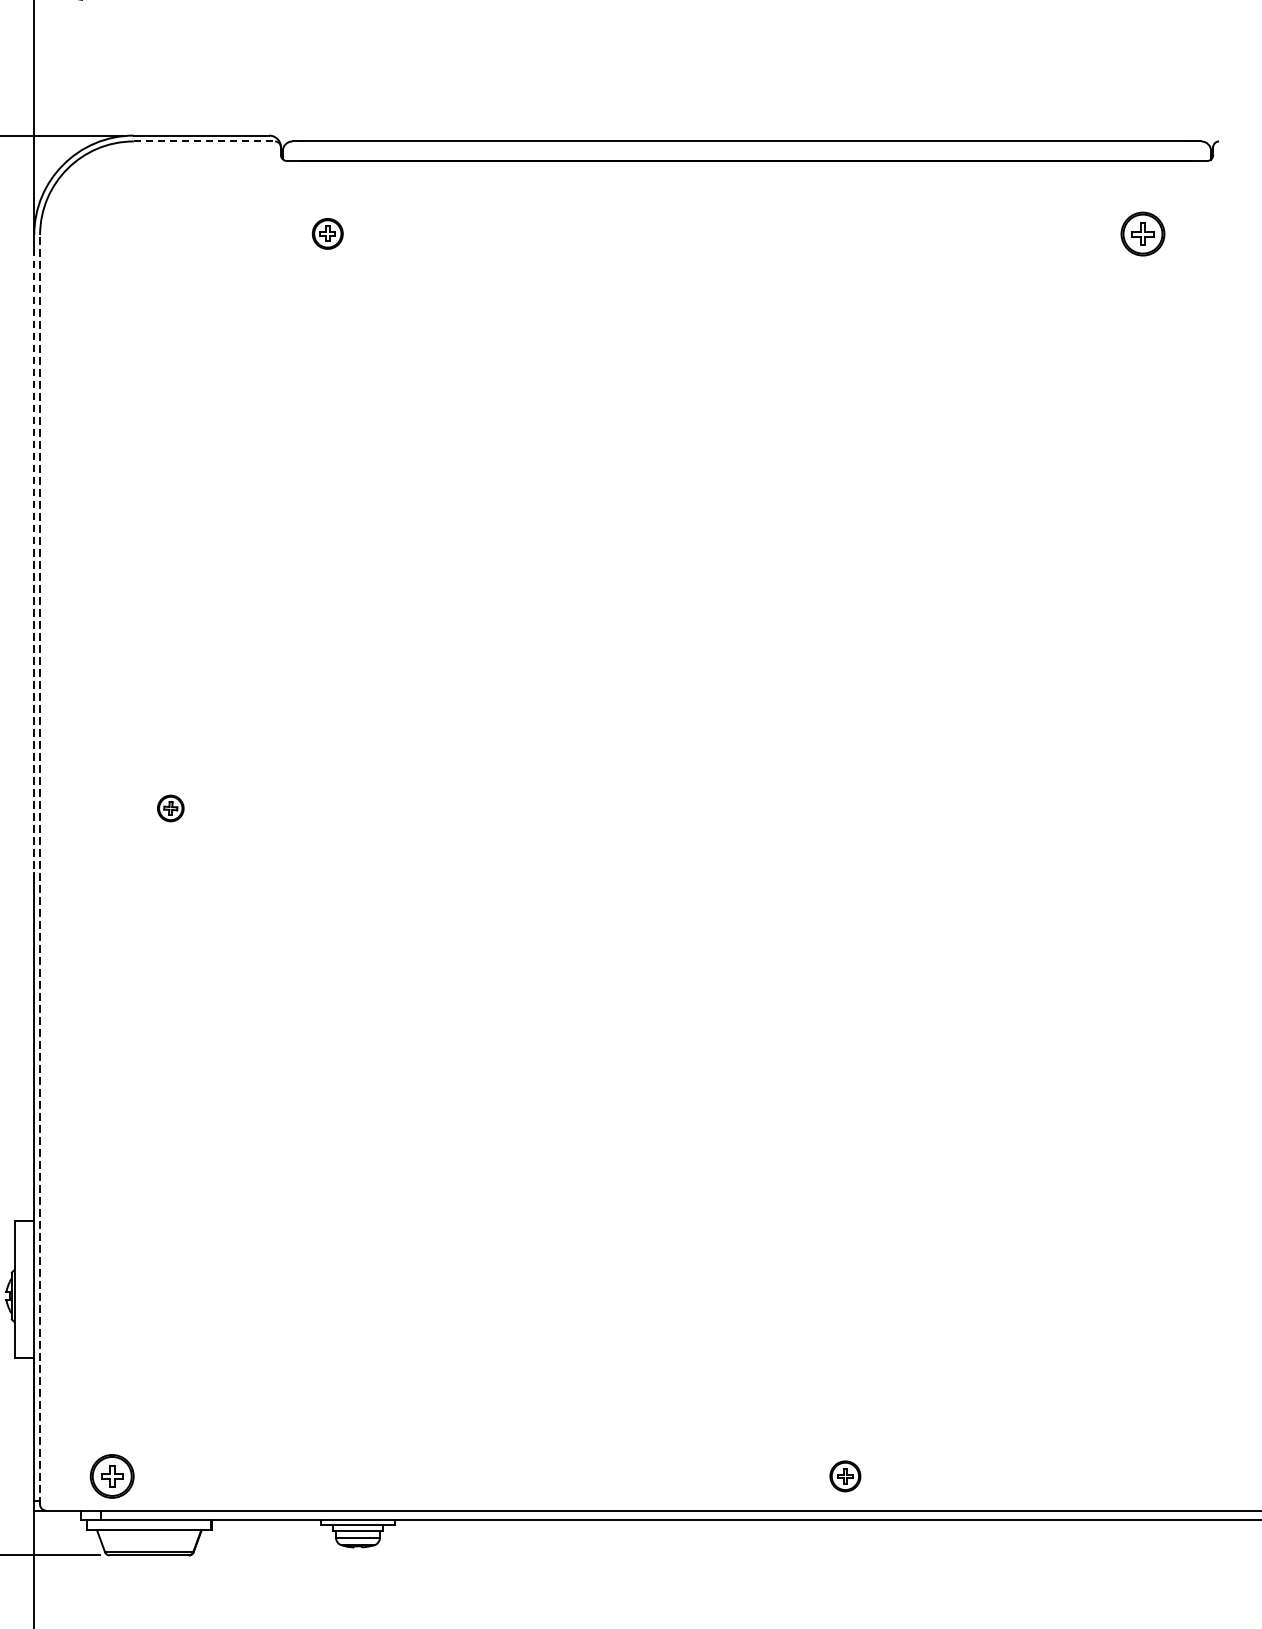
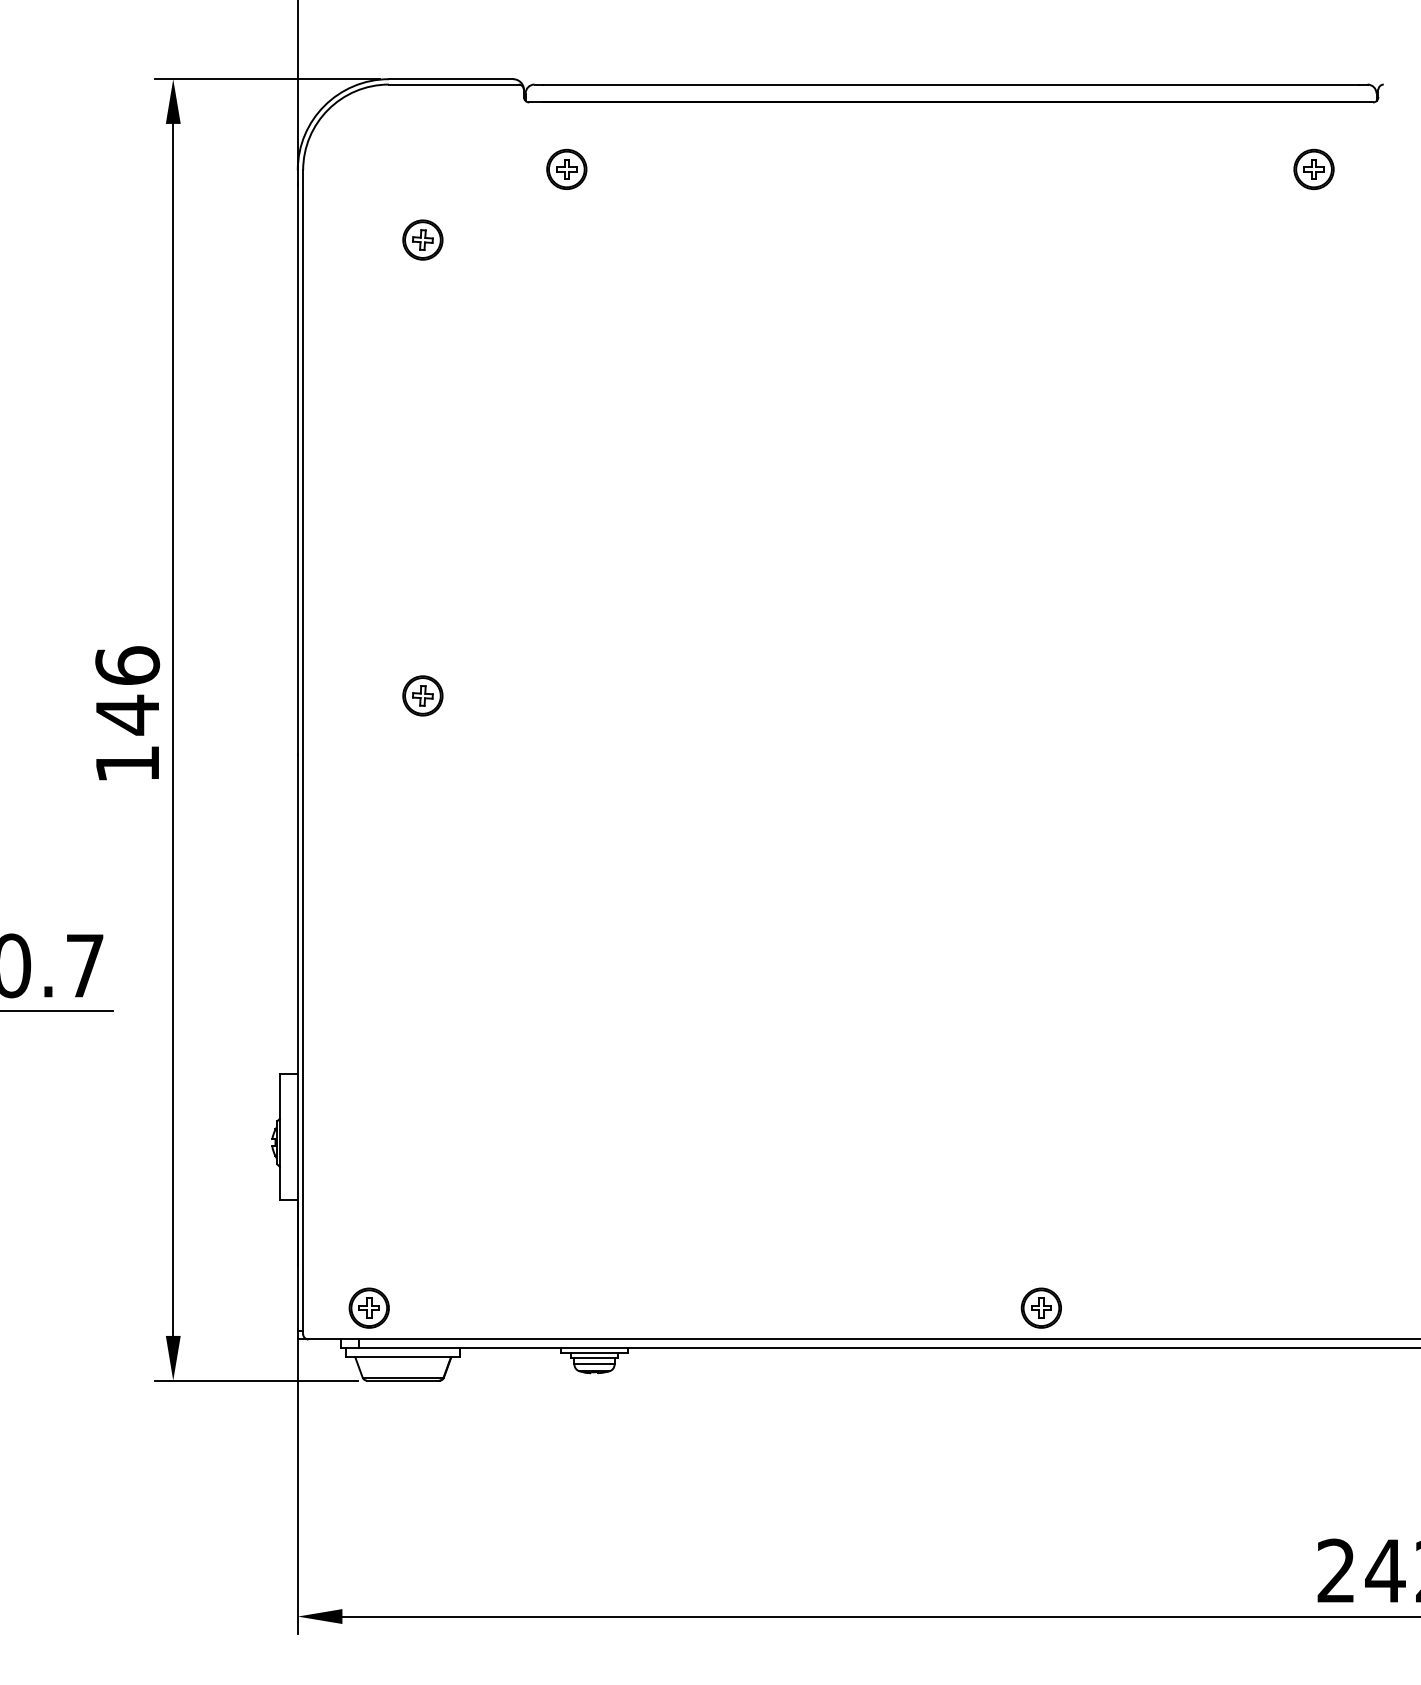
line: (204, 141) -> (453, 84), dashed -> solid
part: (327, 233) -> (566, 168), size x1.43
part: (170, 310) -> (422, 239), added
line: (33, 560) -> (297, 468), dashed -> solid
part: (170, 807) -> (422, 695), size x1.67
line: (40, 870) -> (303, 752), dashed -> solid
part: (844, 1475) -> (1040, 1307), size x1.43

